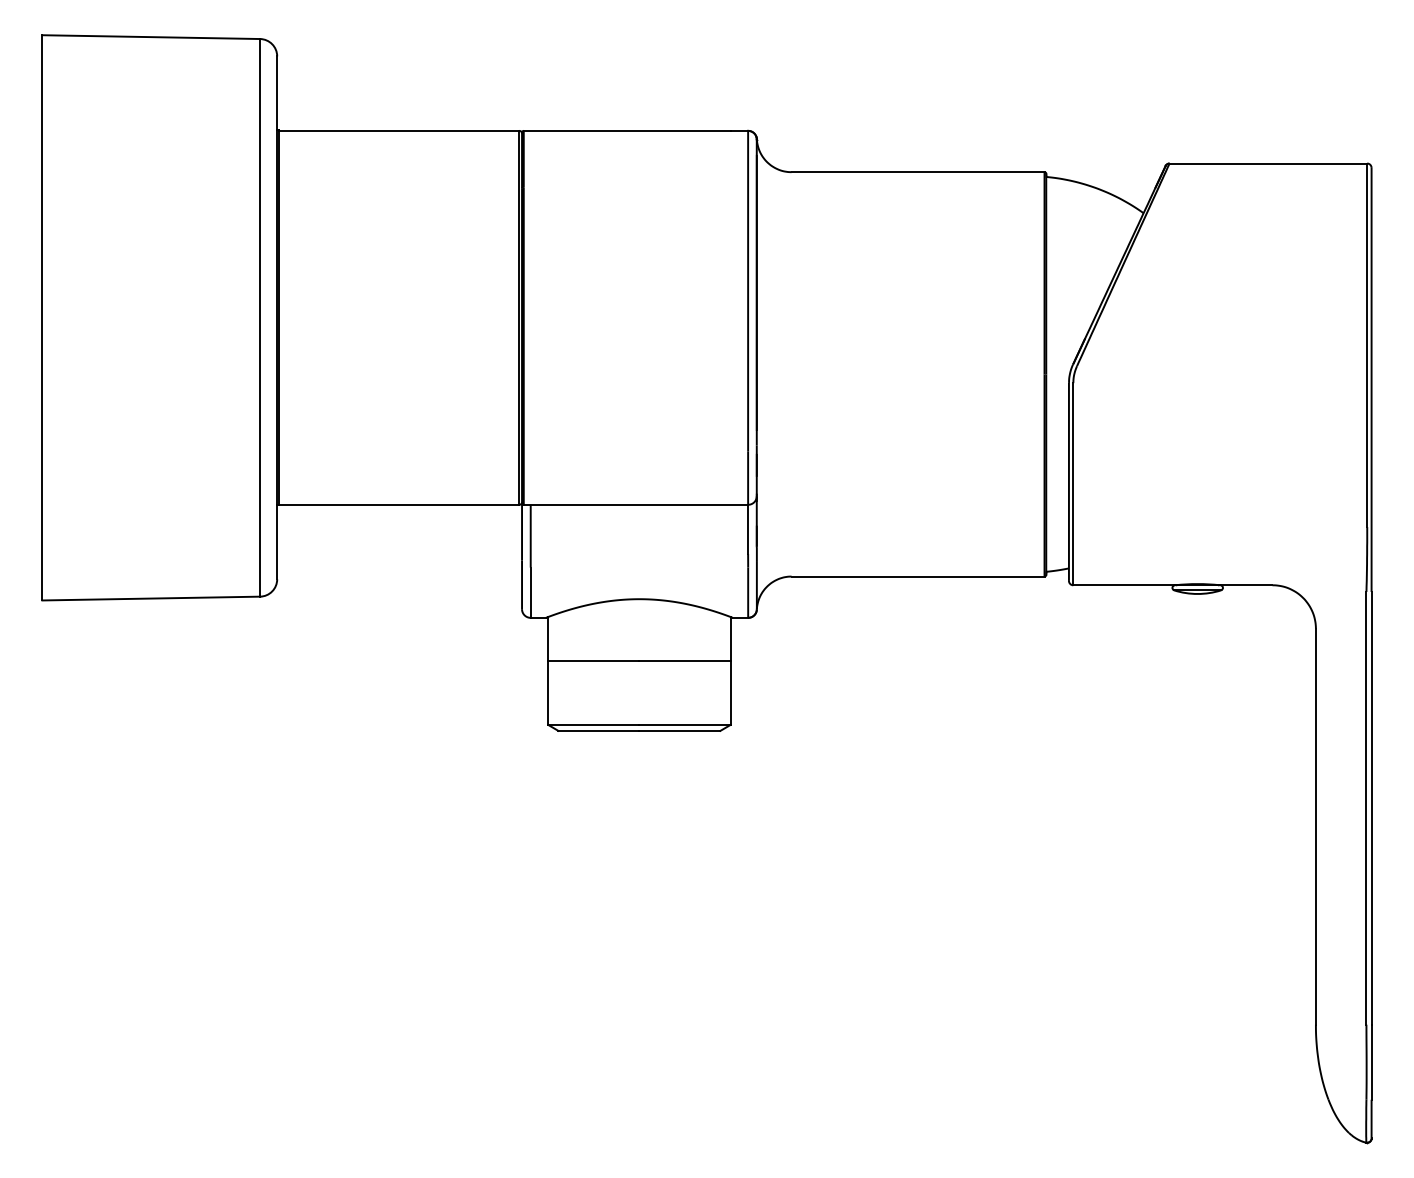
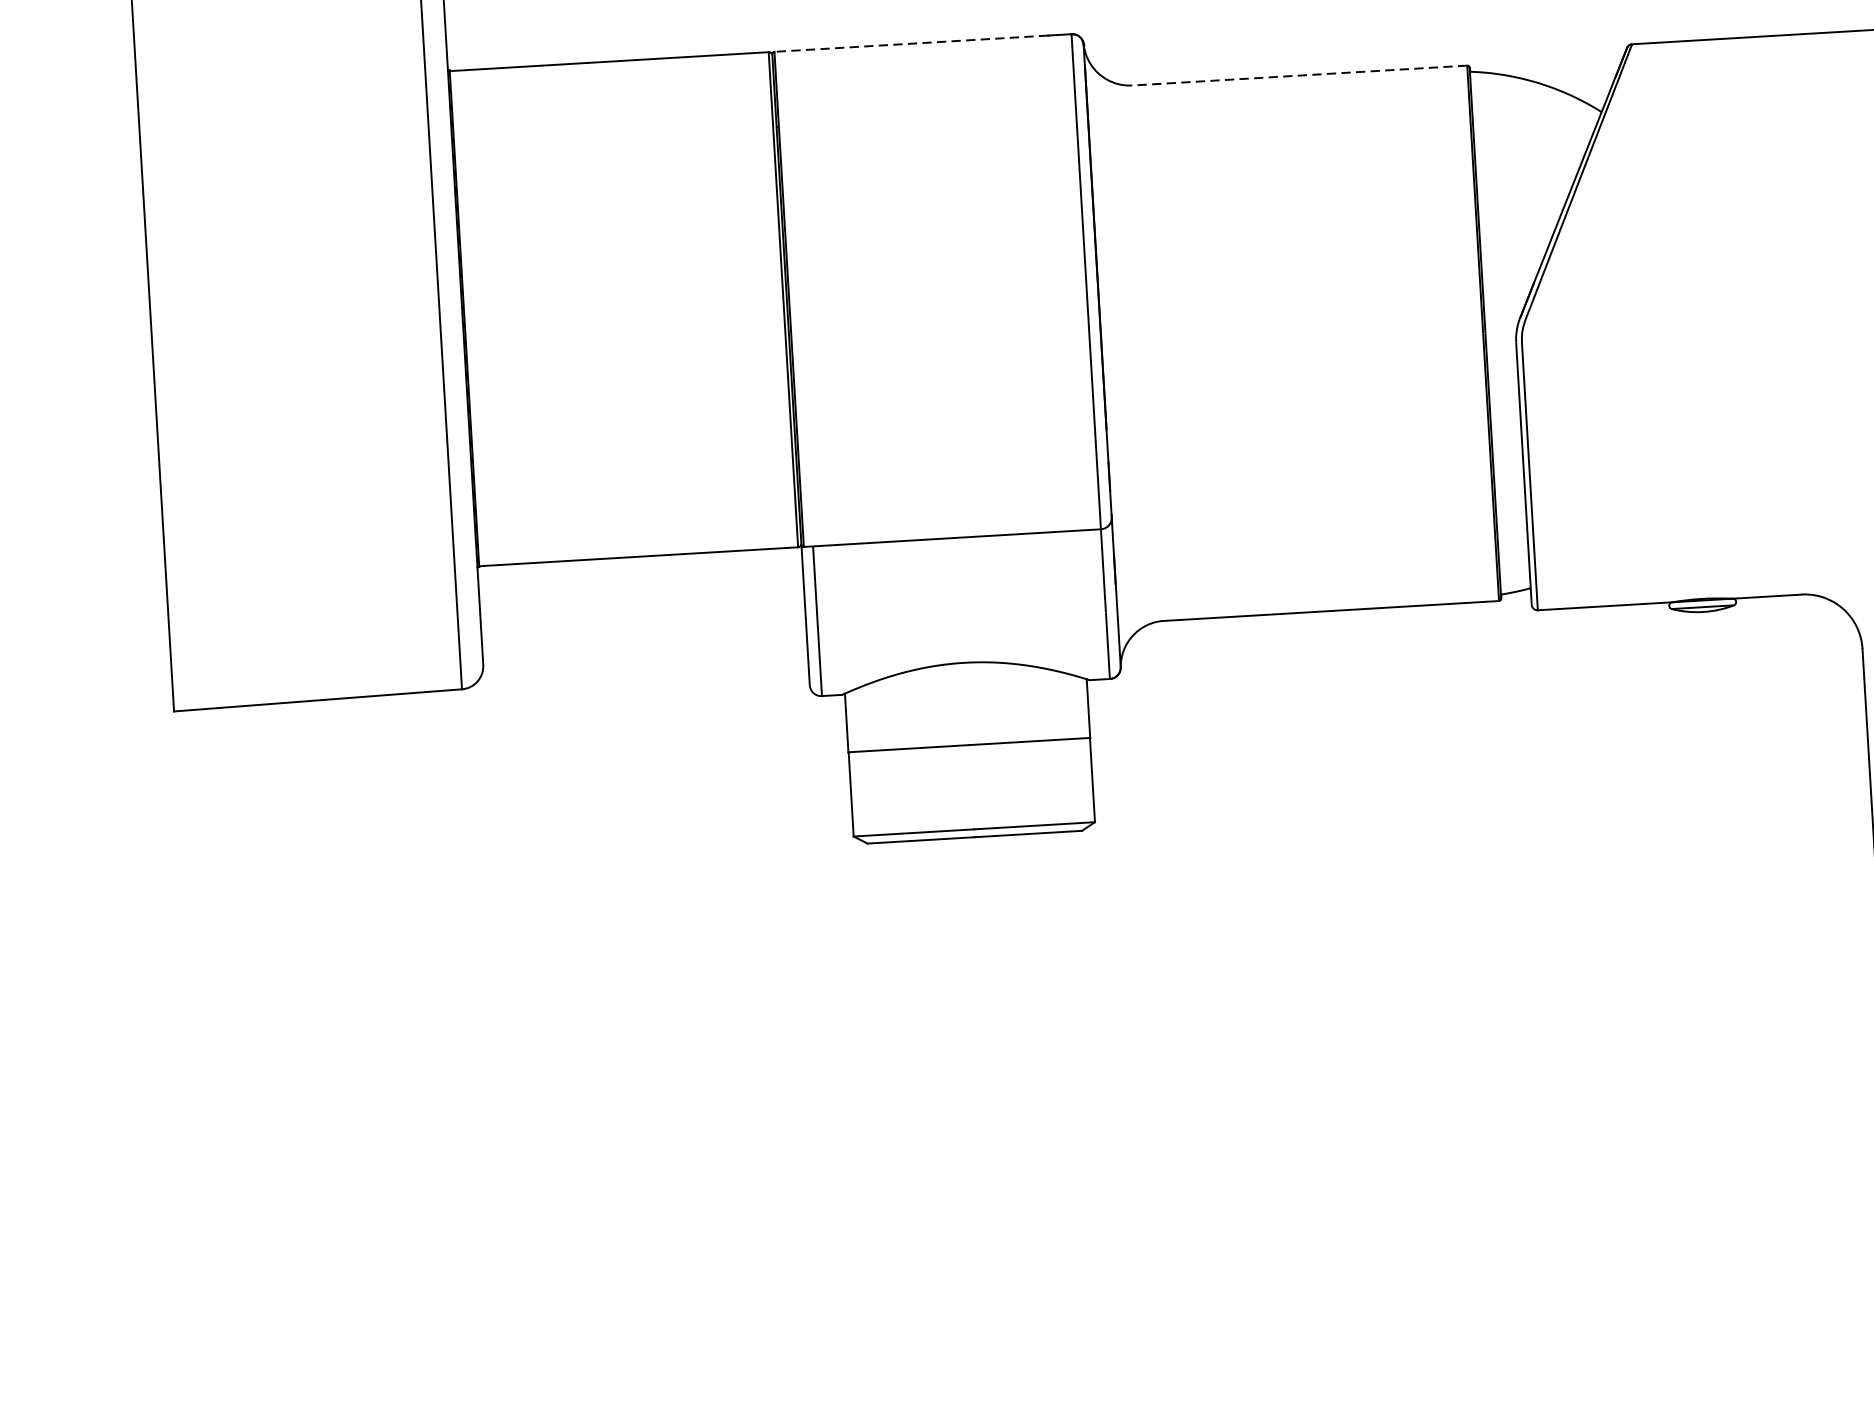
line: (626, 130) -> (910, 43), solid -> dashed
line: (917, 172) -> (1299, 75), solid -> dashed

